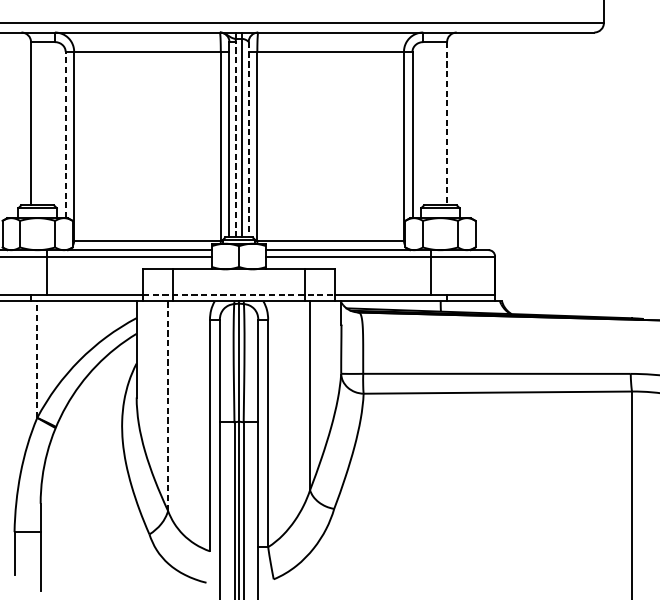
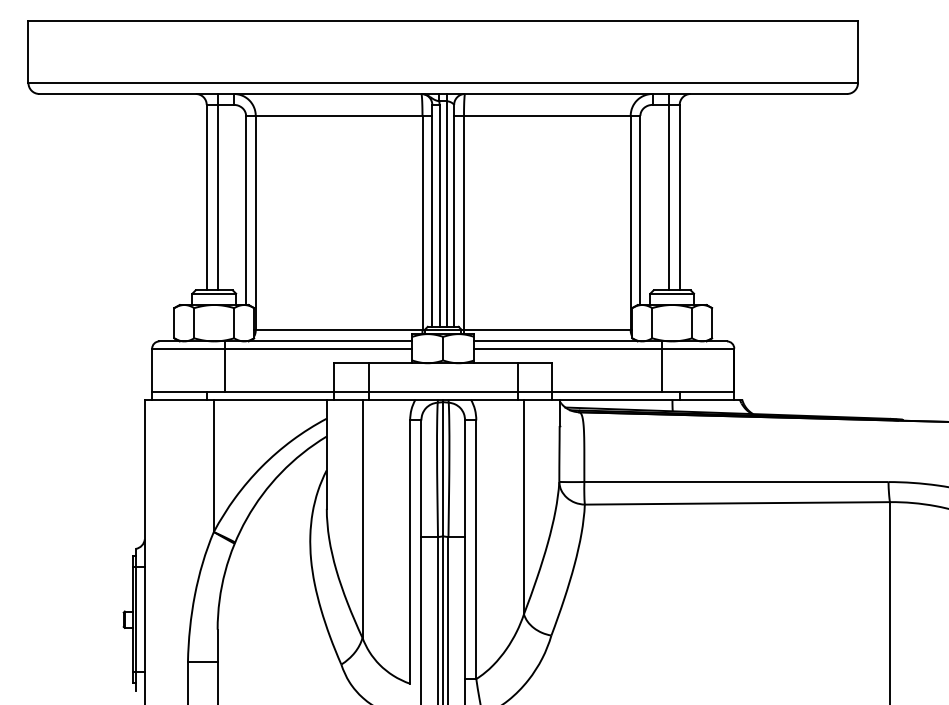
line: (40, 118) -> (217, 191), added
line: (437, 118) -> (668, 191), added
line: (446, 123) -> (679, 197), dashed -> solid
line: (66, 135) -> (246, 210), dashed -> solid
line: (235, 139) -> (439, 215), dashed -> solid
line: (248, 139) -> (454, 215), dashed -> solid
line: (239, 295) -> (443, 392), dashed -> solid
line: (37, 359) -> (213, 465), dashed -> solid
line: (168, 406) -> (362, 519), dashed -> solid

